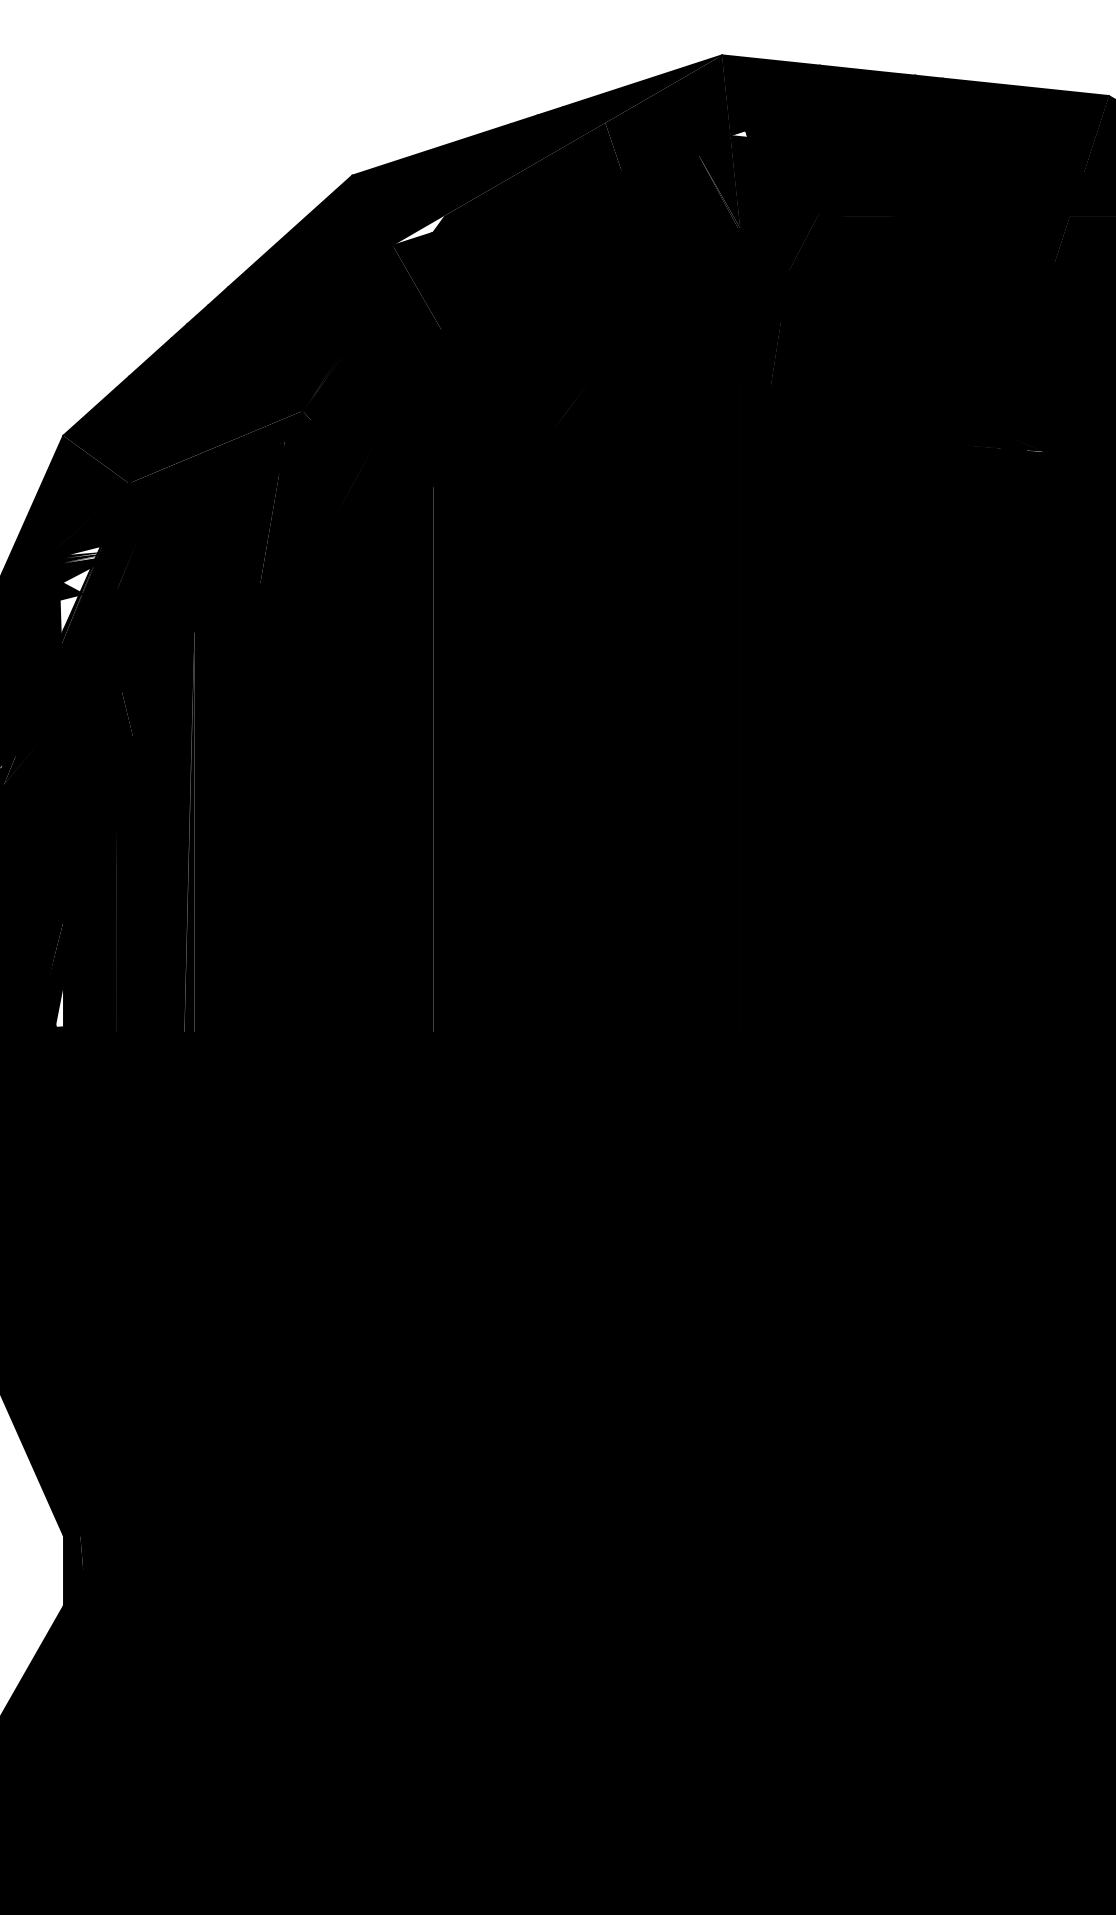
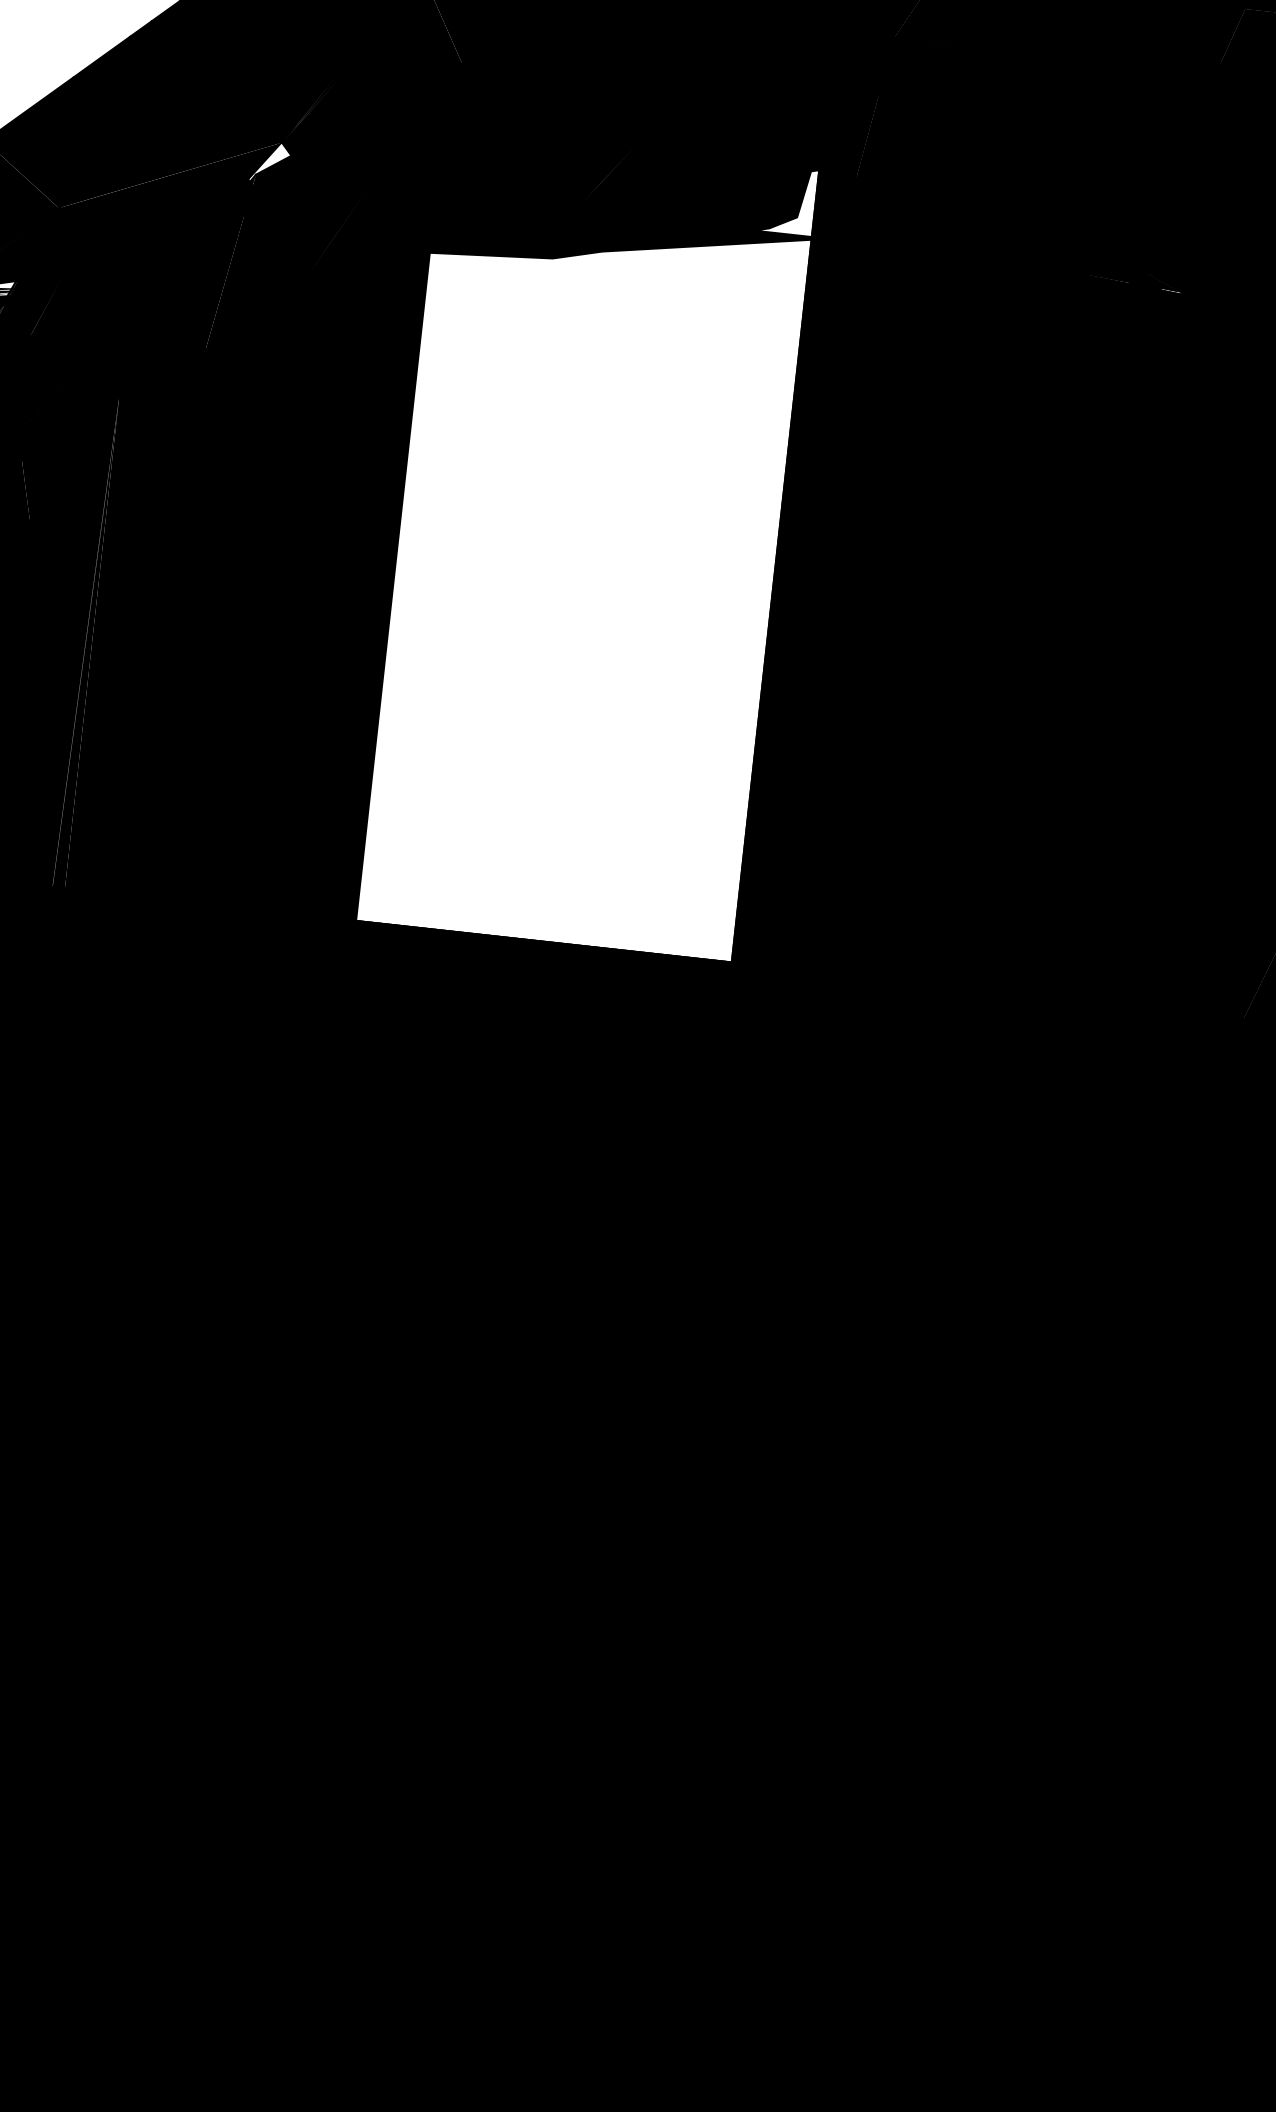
fill: (295, 427) -> (270, 162), removed
fill: (586, 840) -> (570, 706), removed

